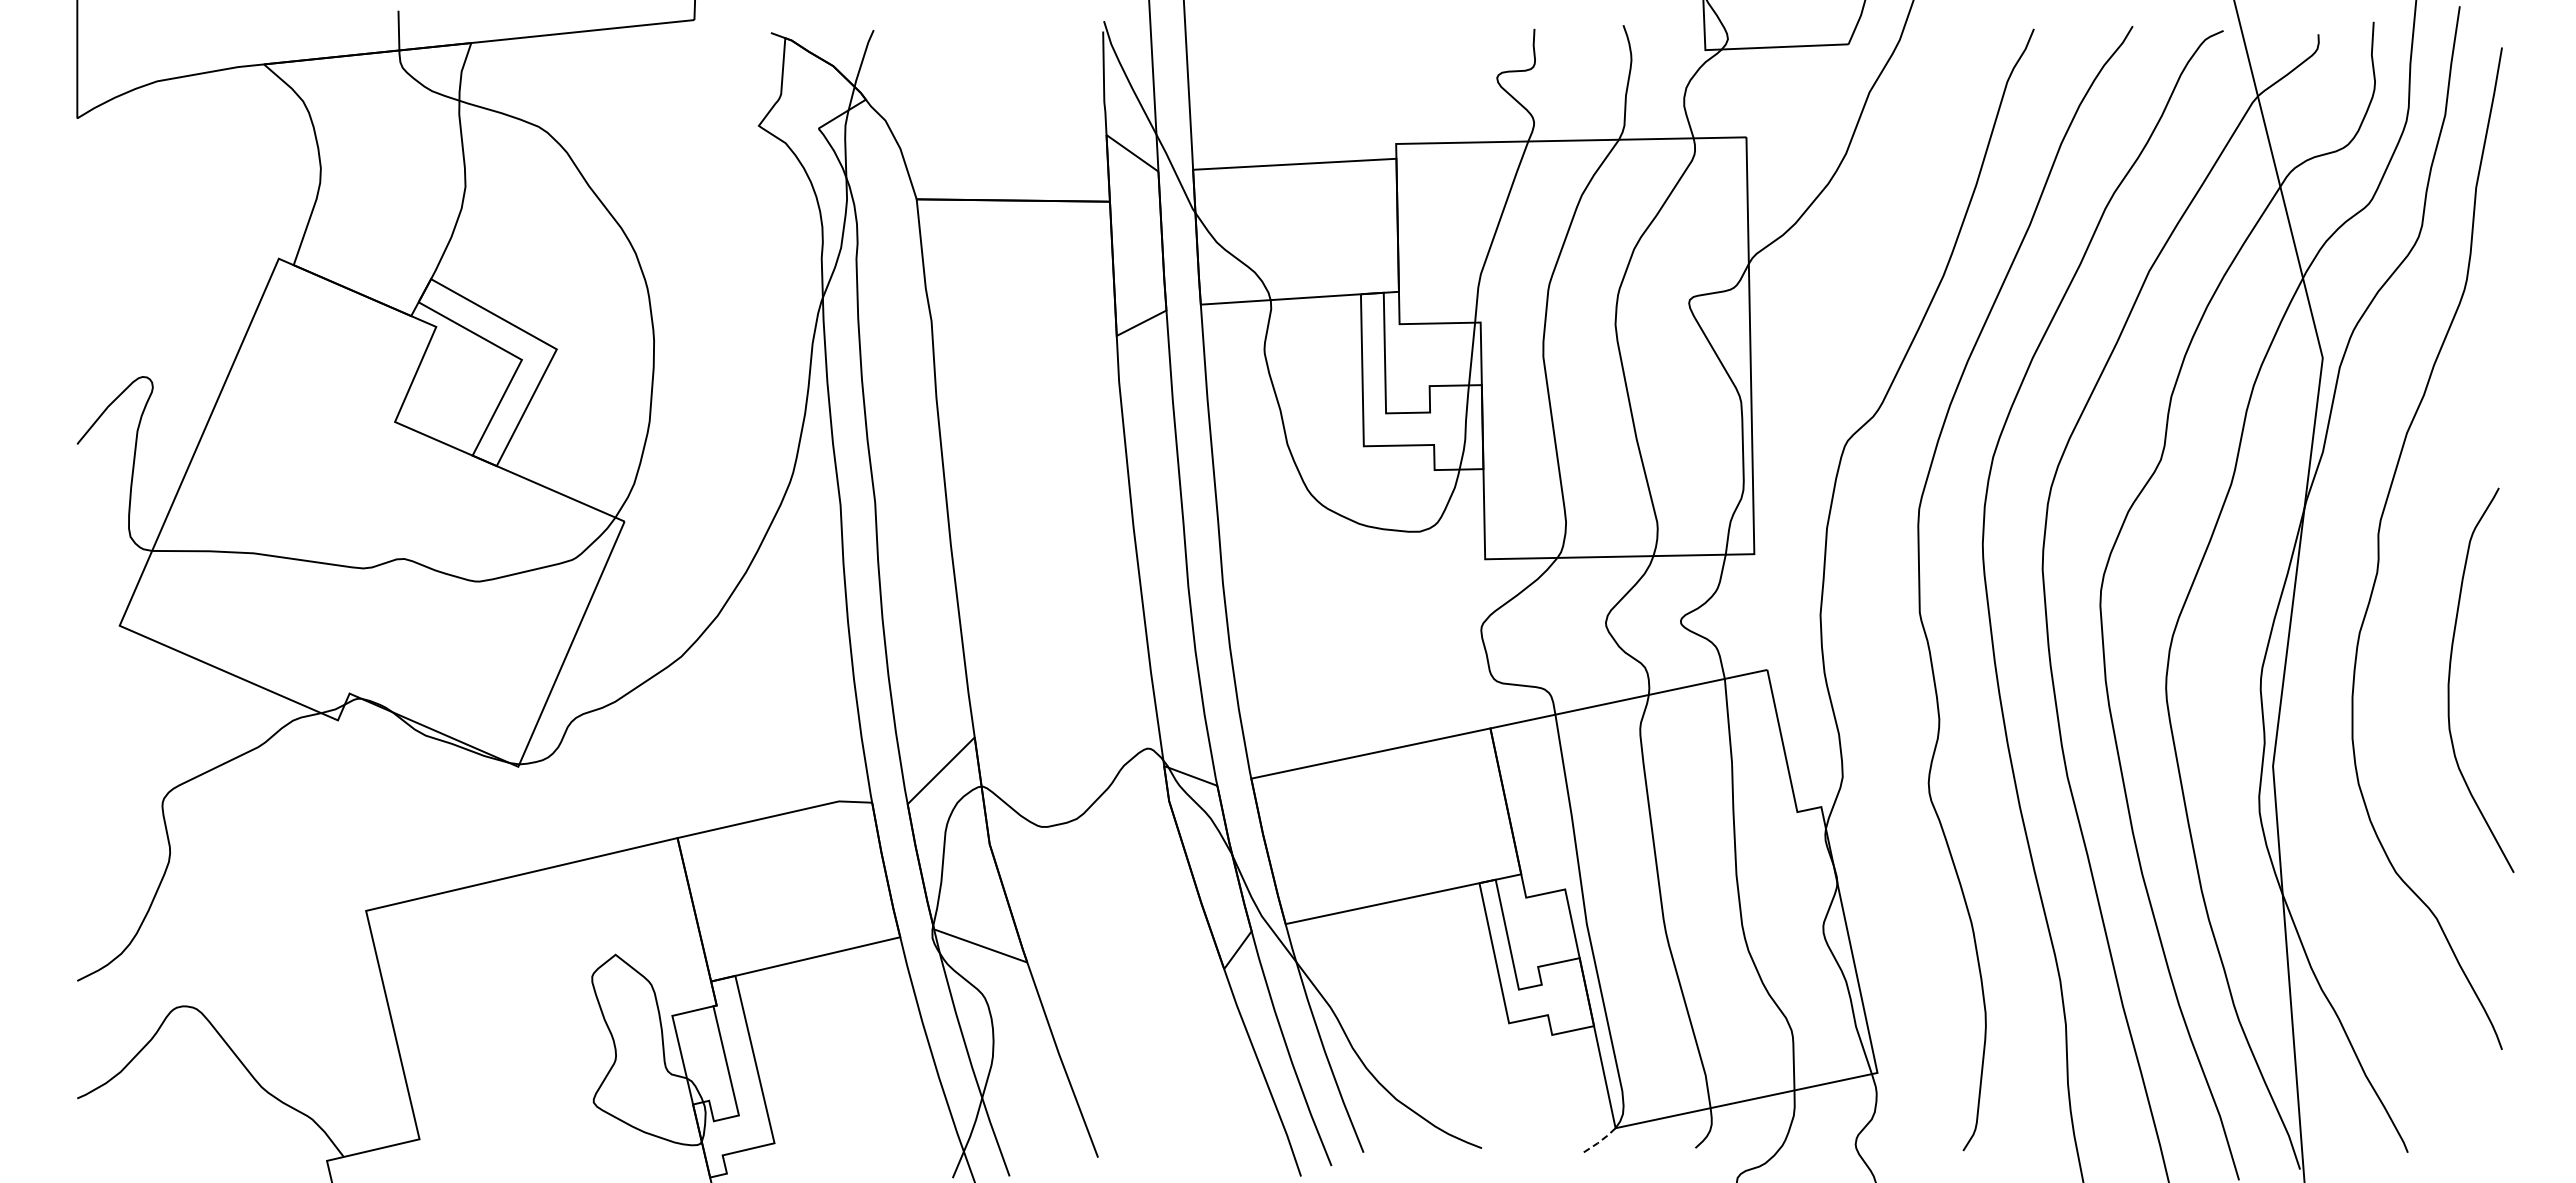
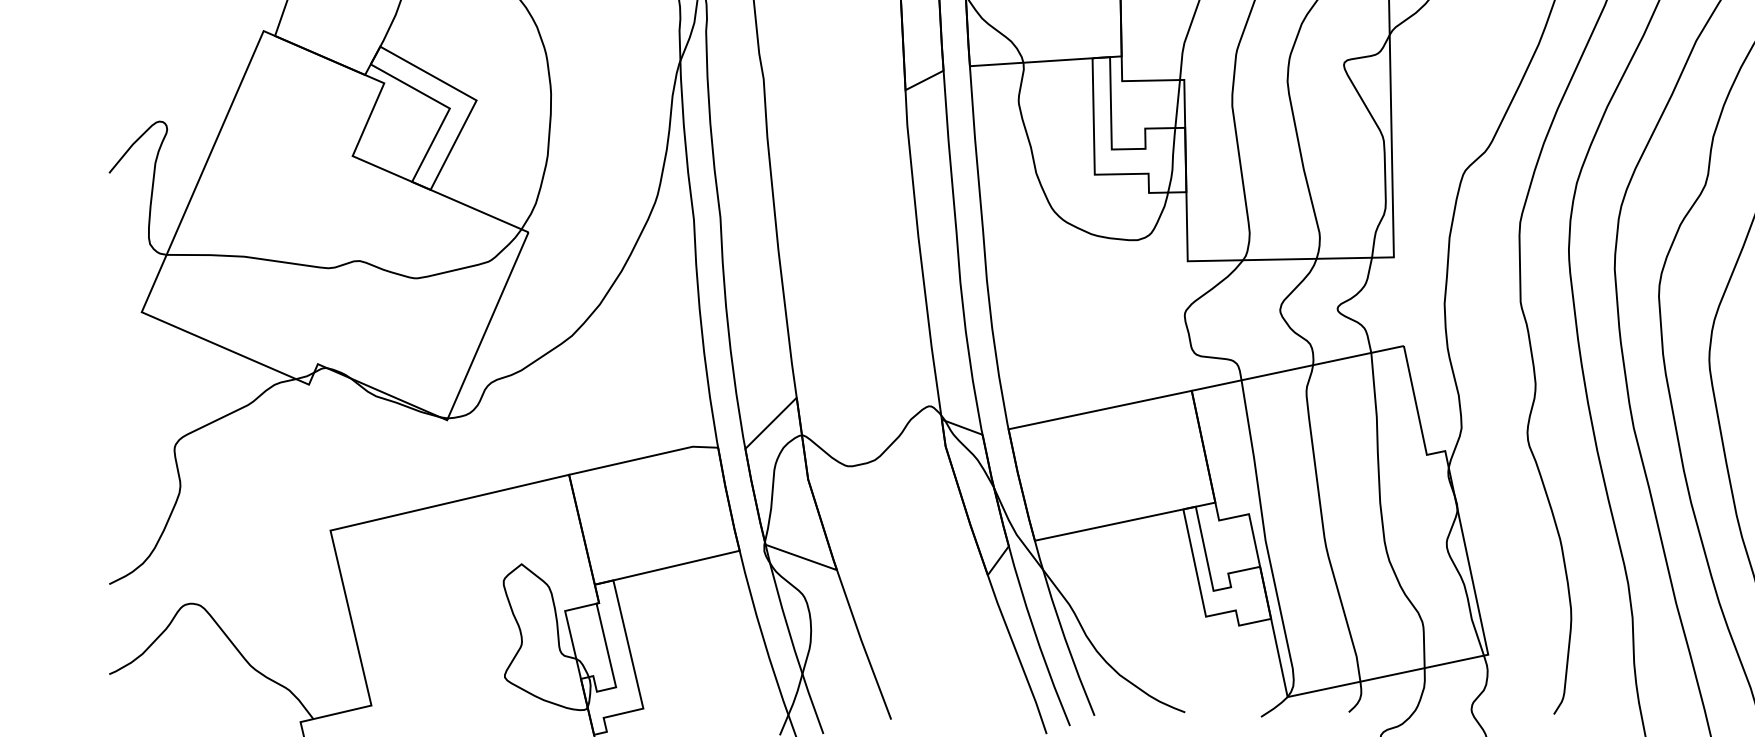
line: (1599, 1142) -> (1275, 708), dashed -> solid

